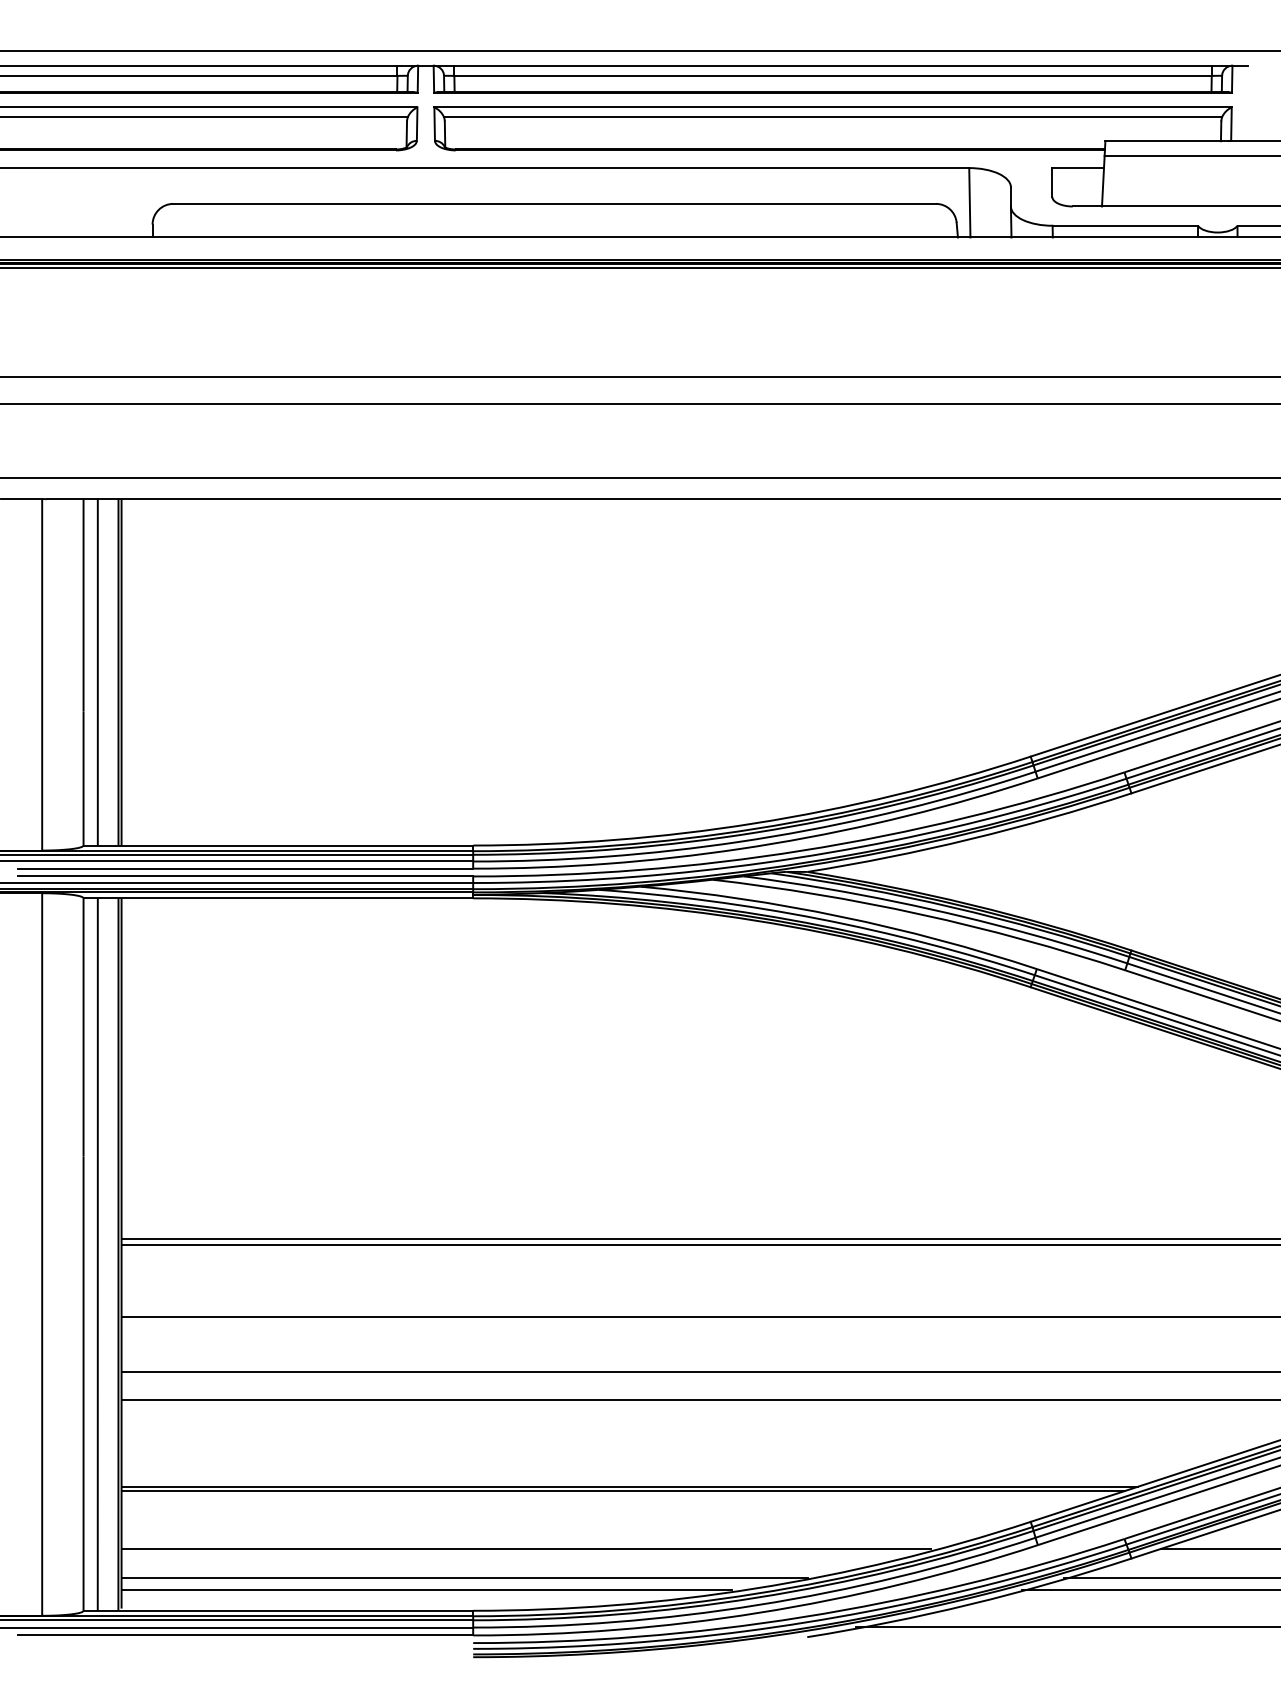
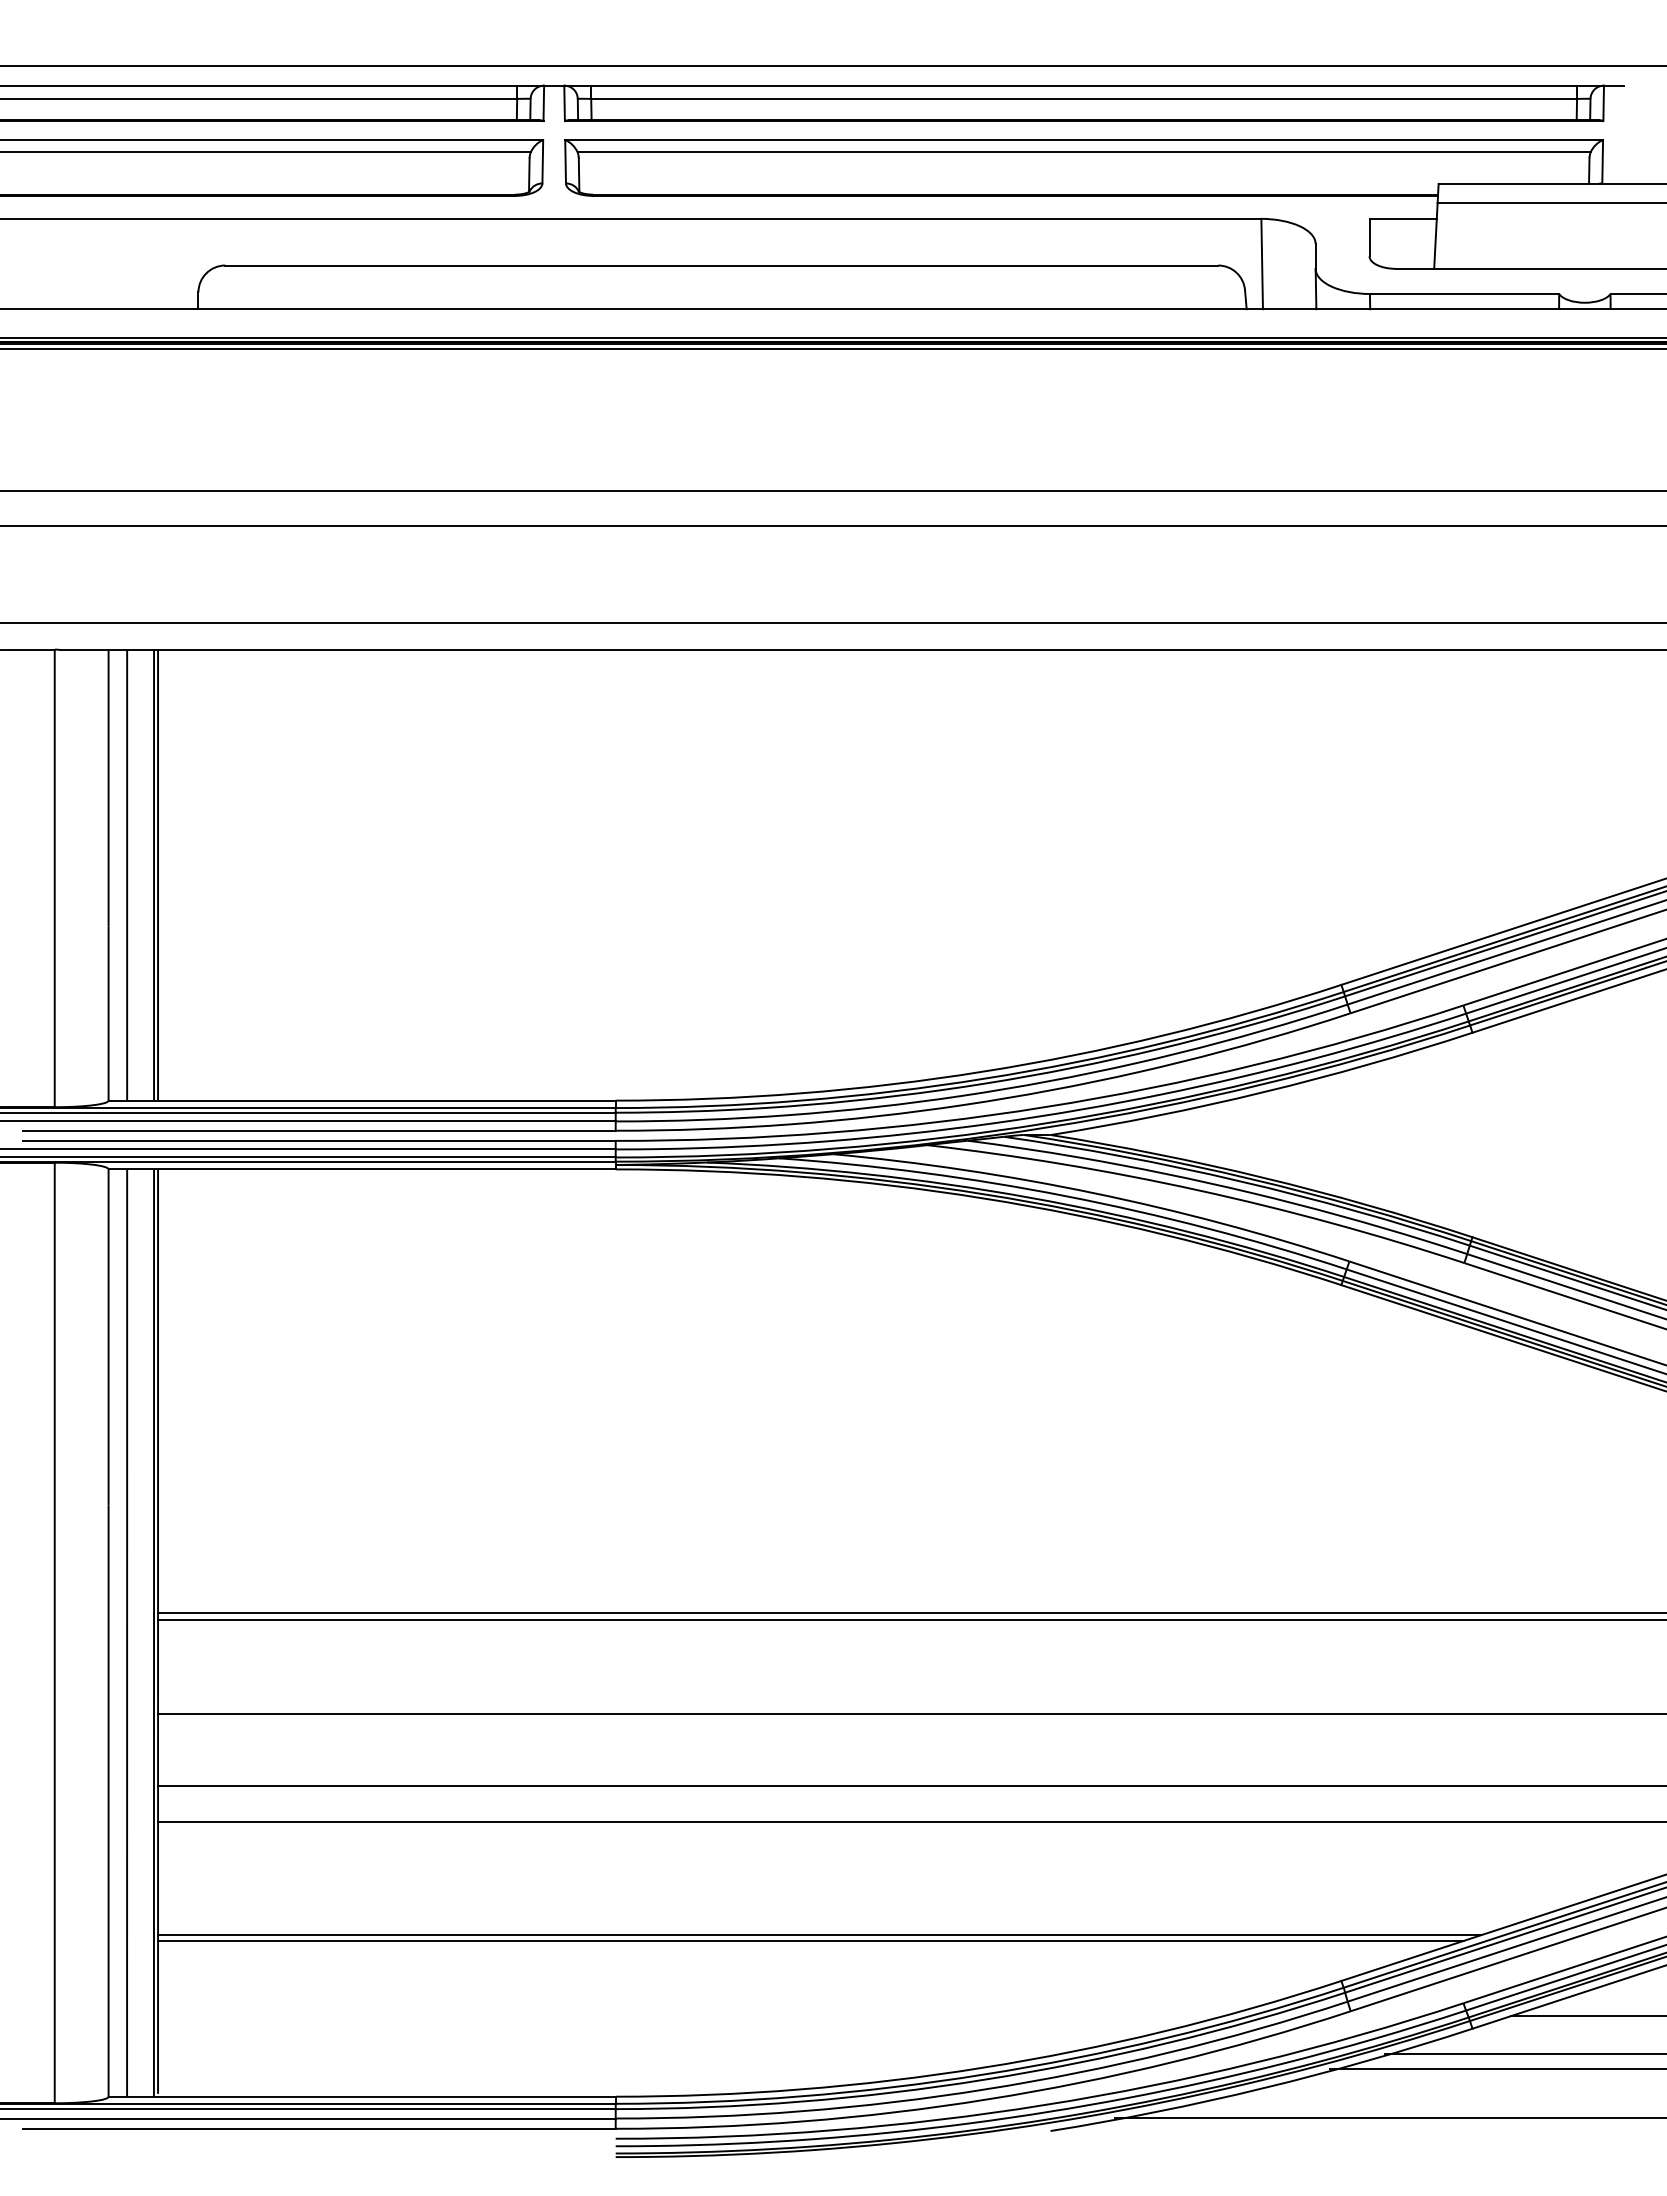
line: (525, 1548) -> (683, 2015), removed
line: (464, 1577) -> (604, 2053), removed
line: (426, 1589) -> (554, 2068), removed

